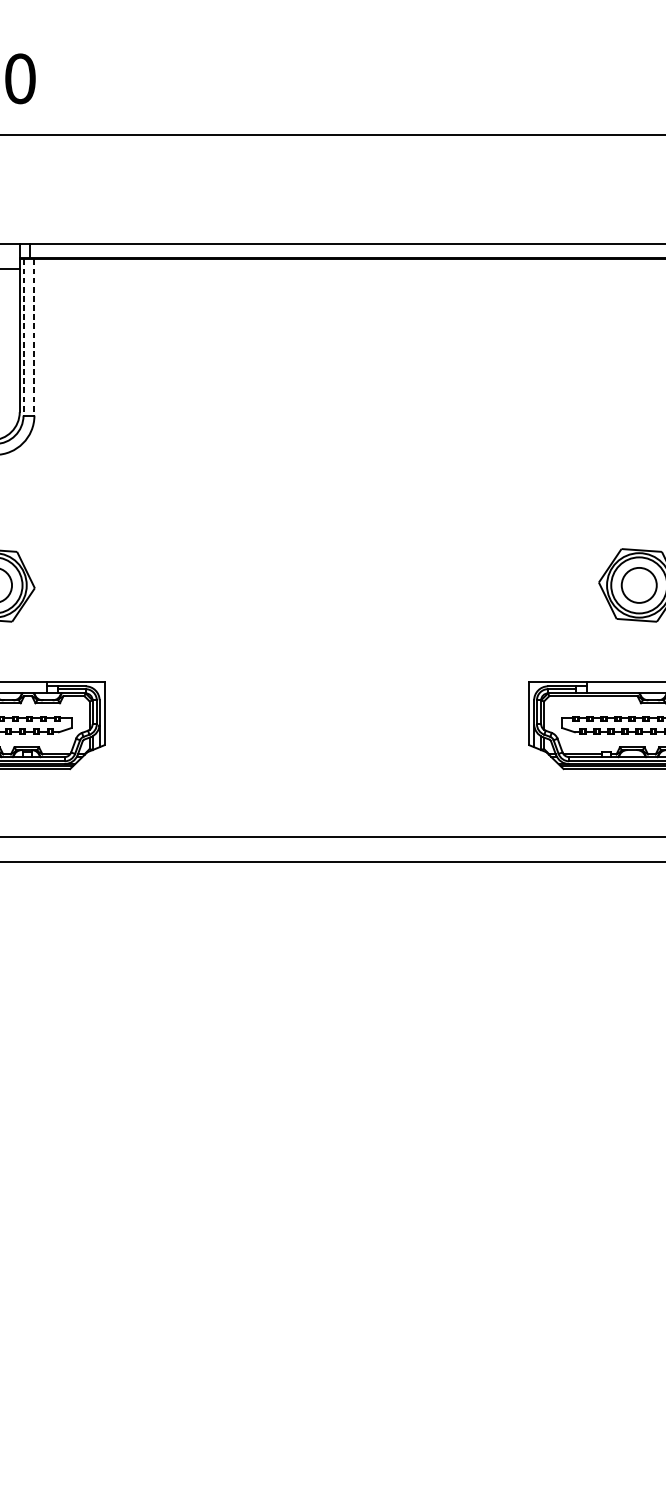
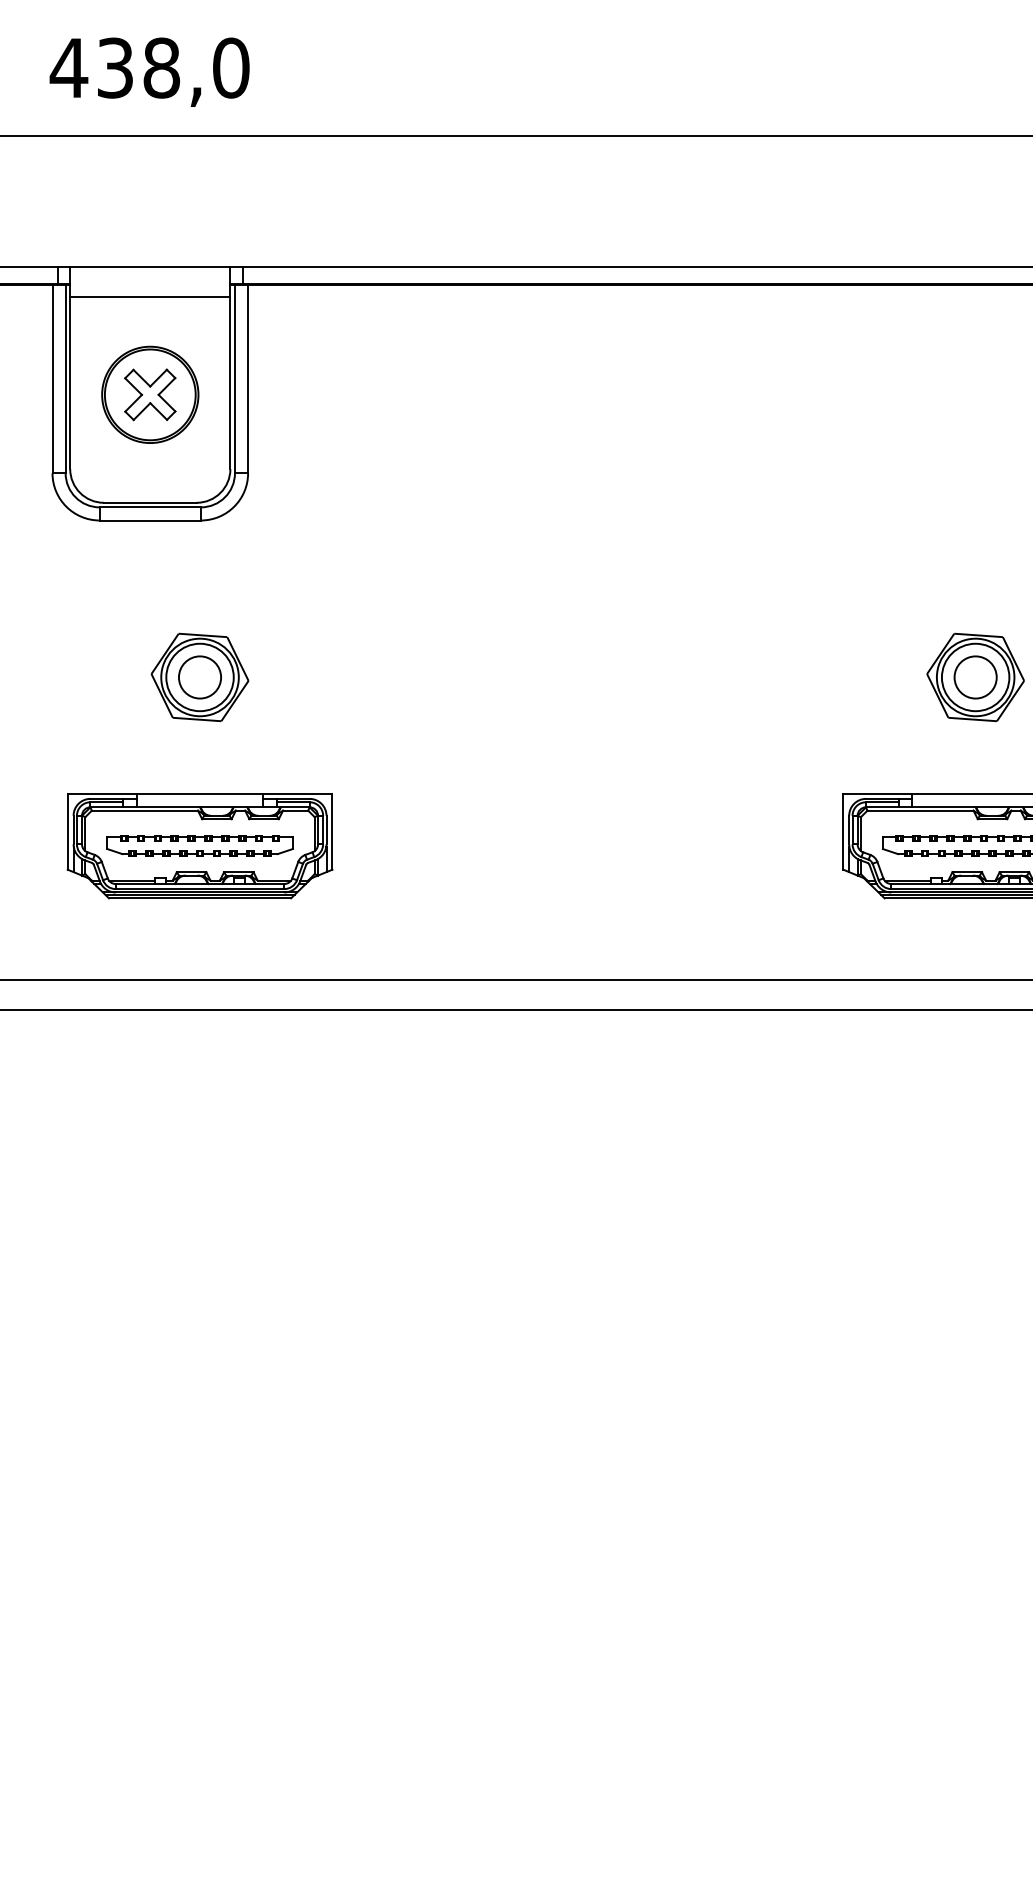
line: (23, 337) -> (234, 379), dashed -> solid
line: (34, 337) -> (248, 379), dashed -> solid

